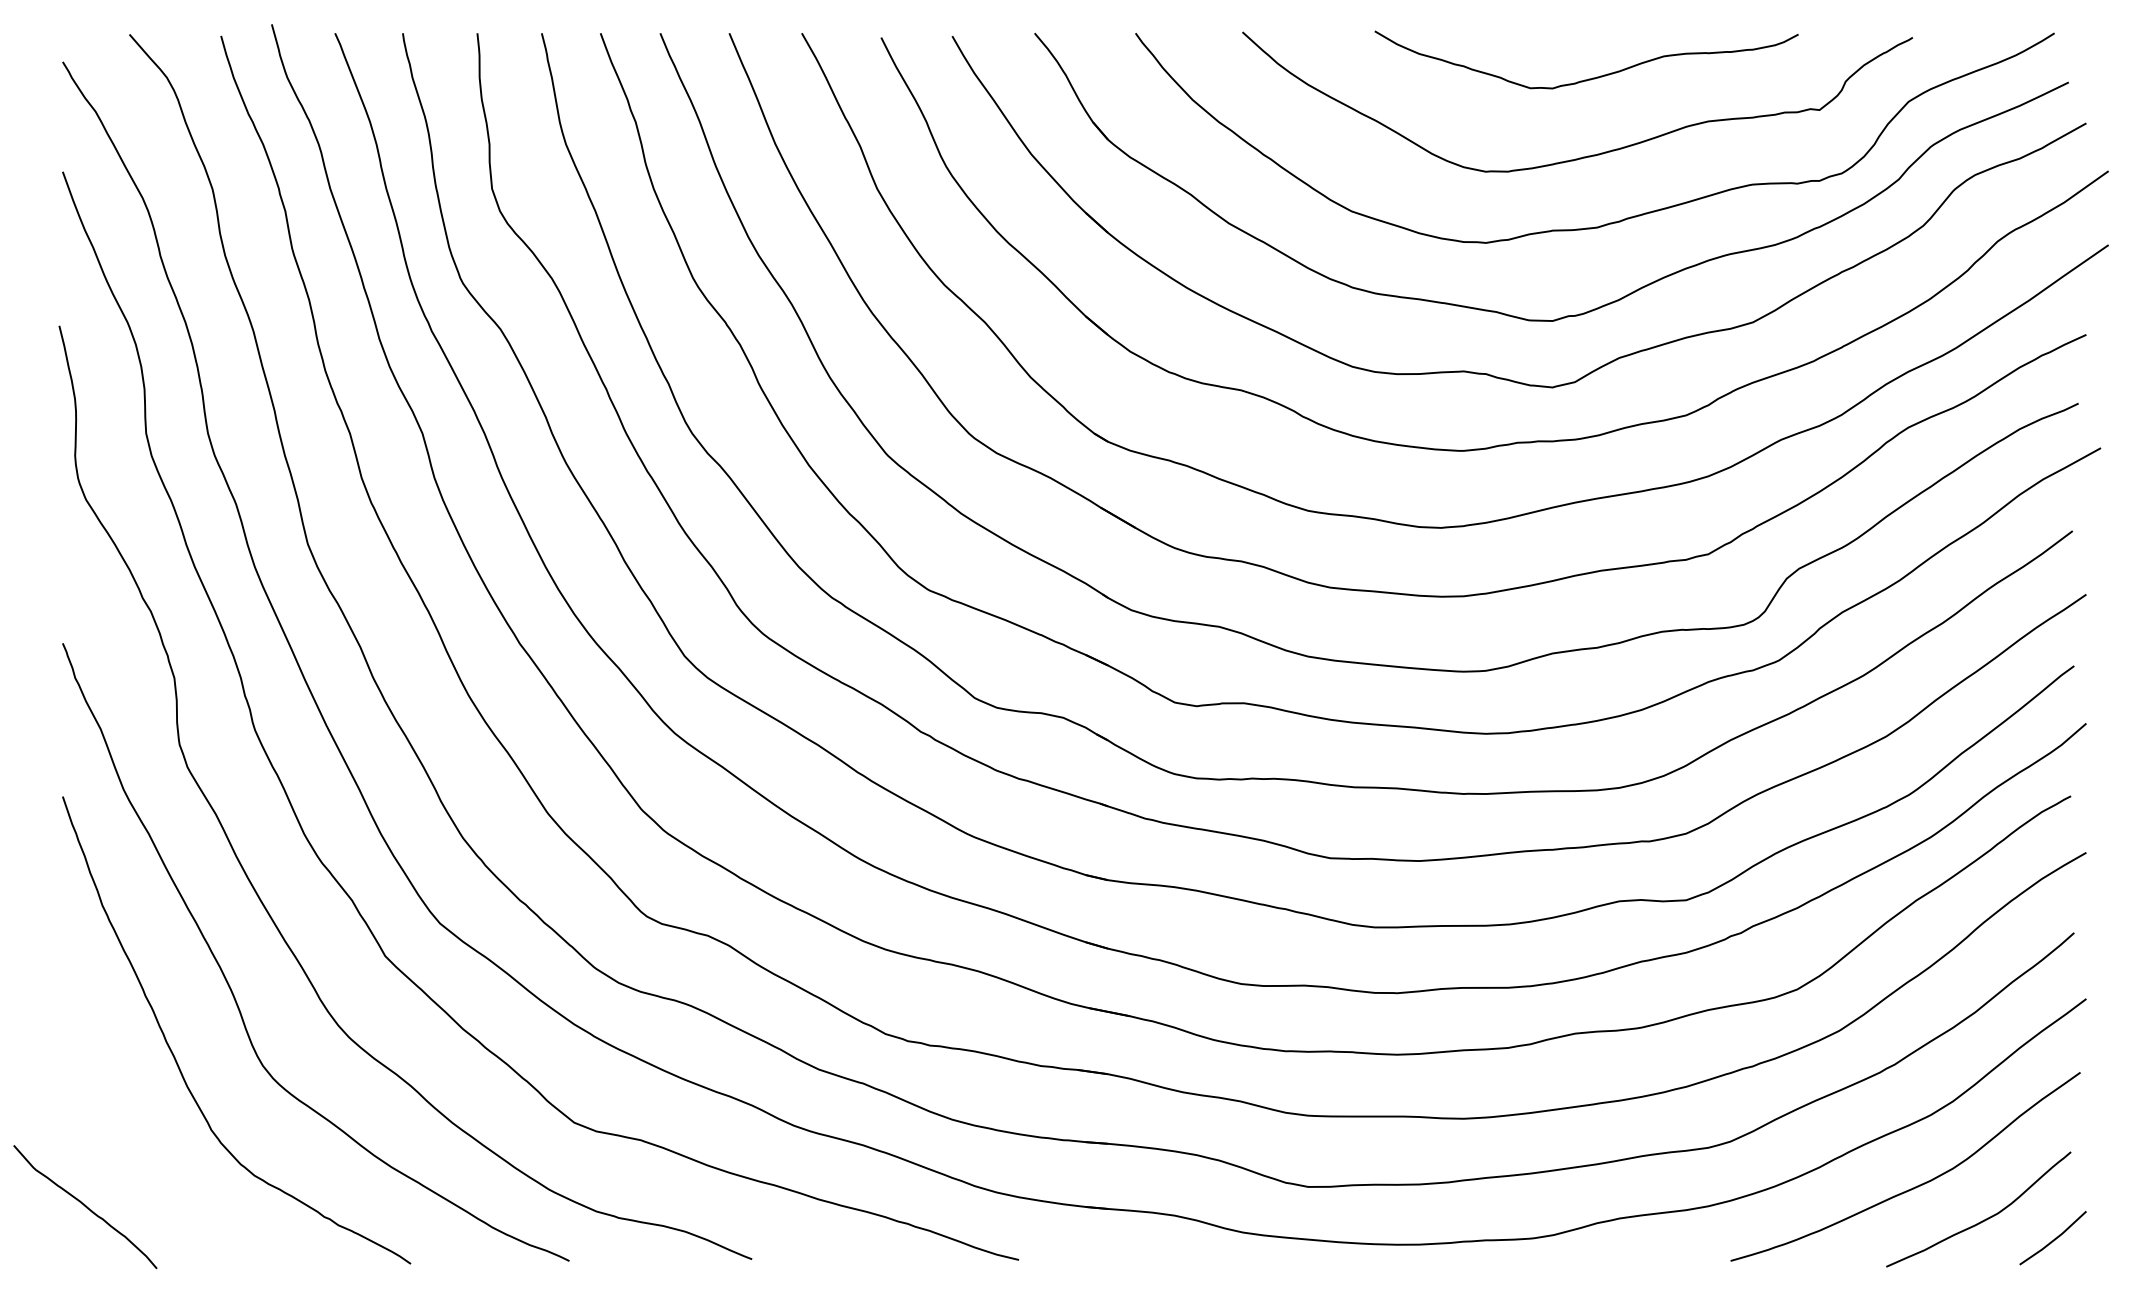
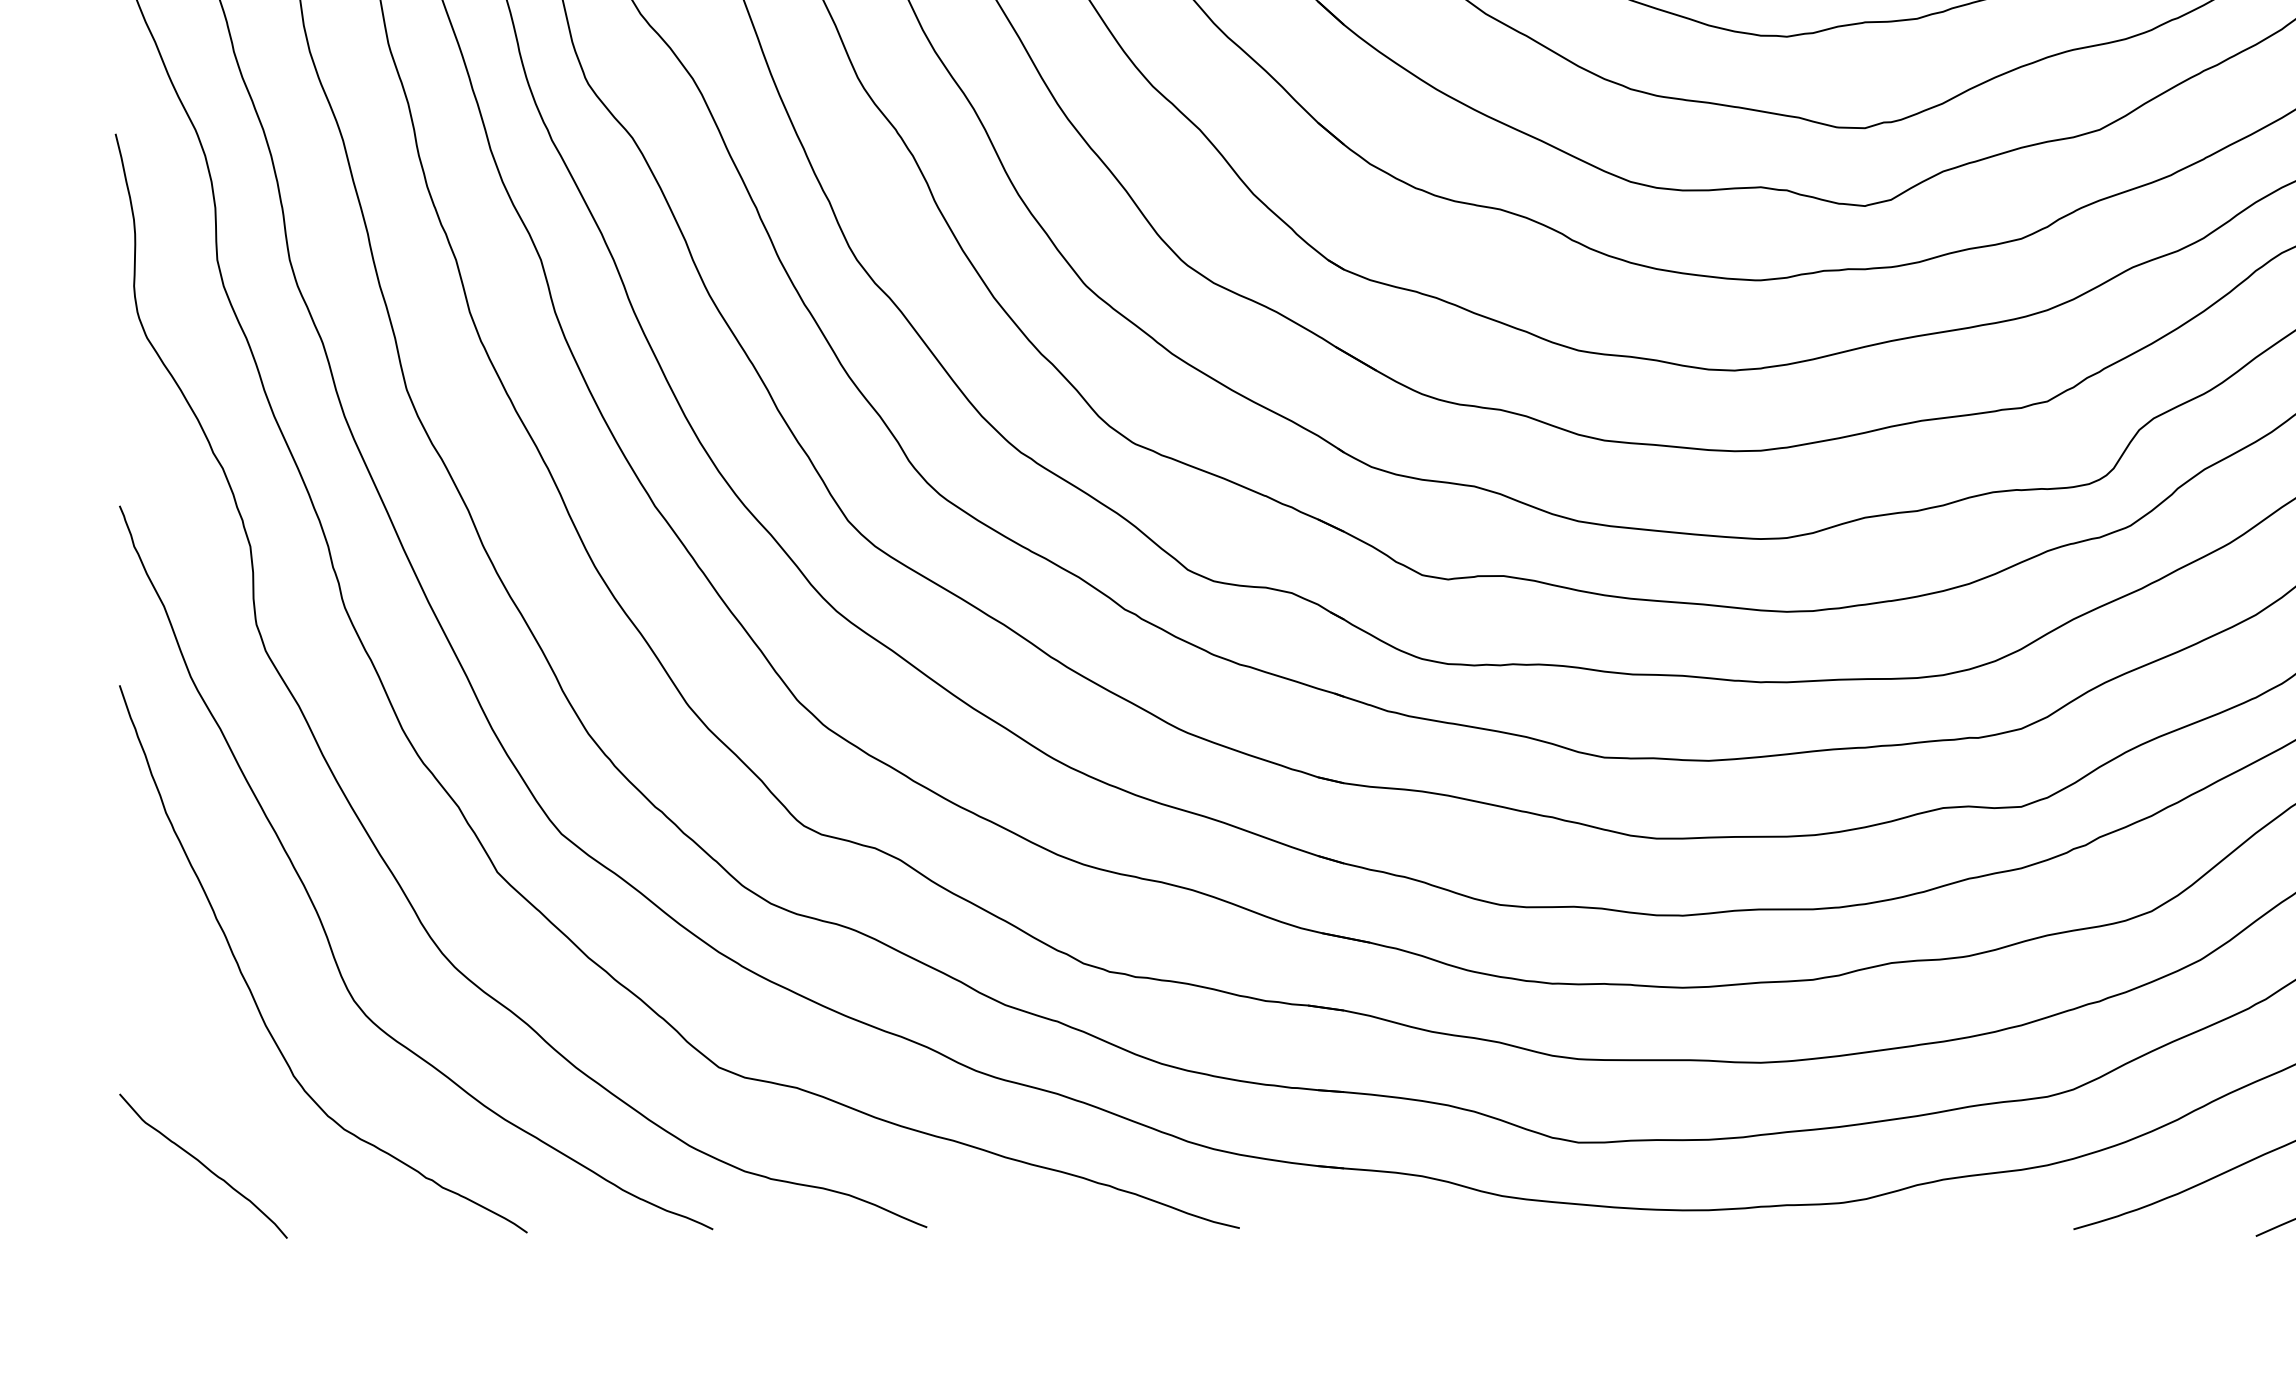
curve: (85, 1207) -> (203, 1166), moved

